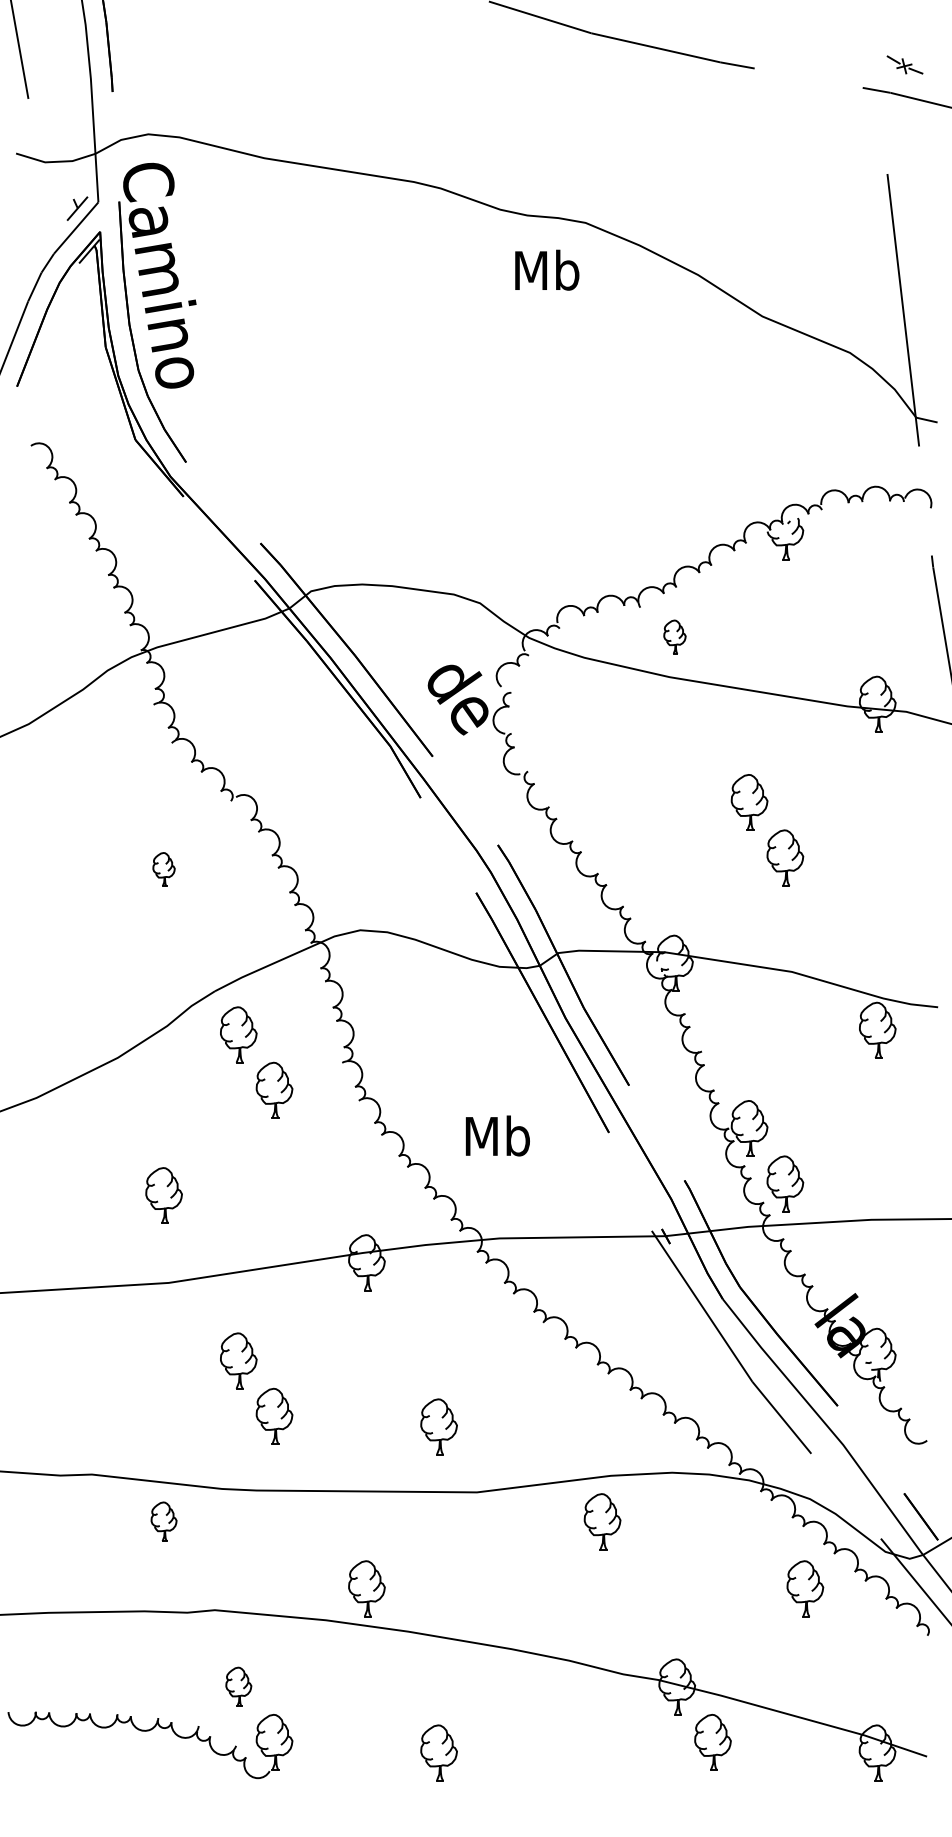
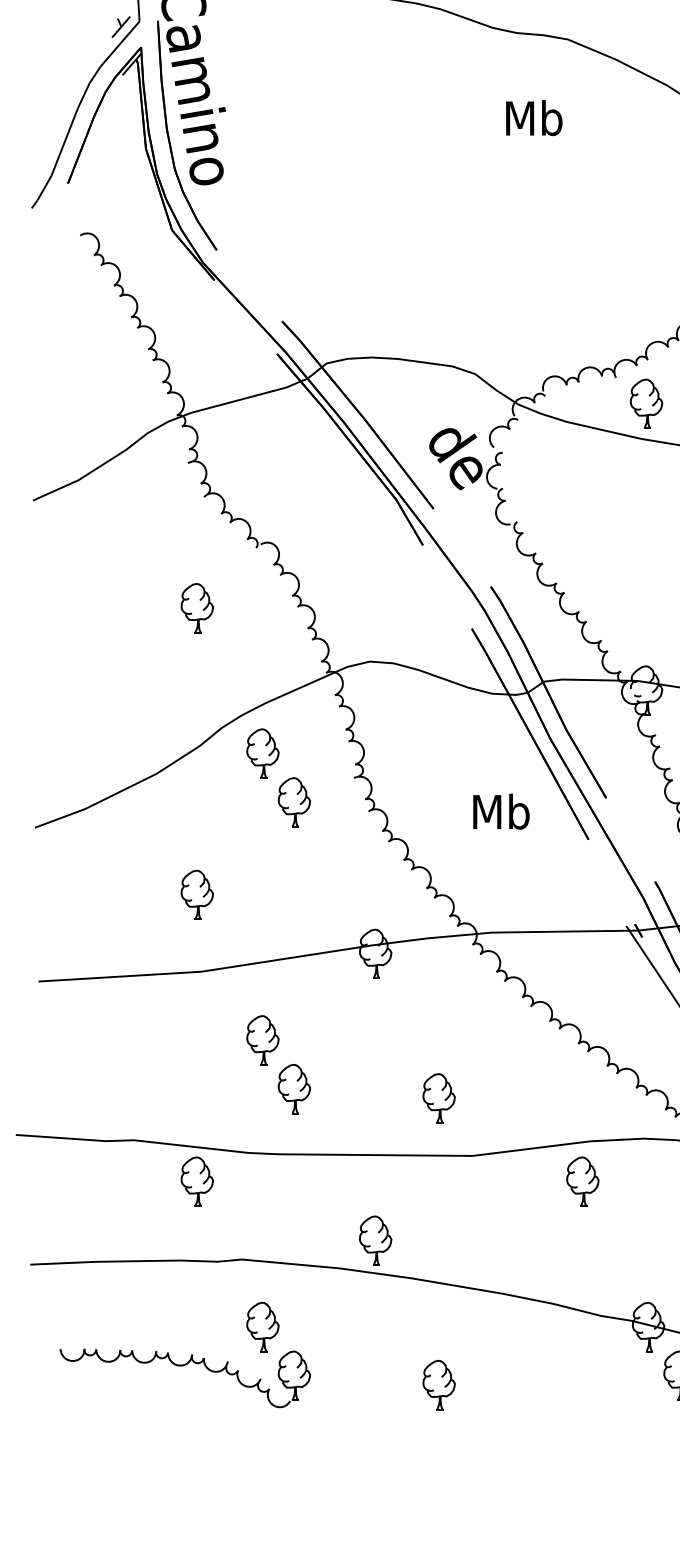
text: (547, 269) -> (534, 117), moved
part: (674, 636) -> (646, 403), size x1.67
part: (163, 869) -> (196, 608), size x1.67
text: (497, 1135) -> (501, 811), moved
part: (163, 1521) -> (196, 1181), size x1.43
part: (238, 1686) -> (262, 1326), size x1.43

